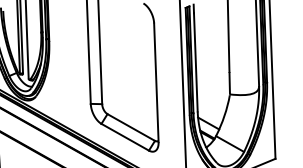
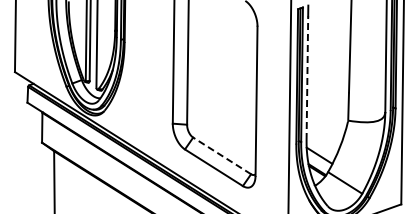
line: (195, 62) -> (307, 78), solid -> dashed
line: (130, 127) -> (221, 155), solid -> dashed

